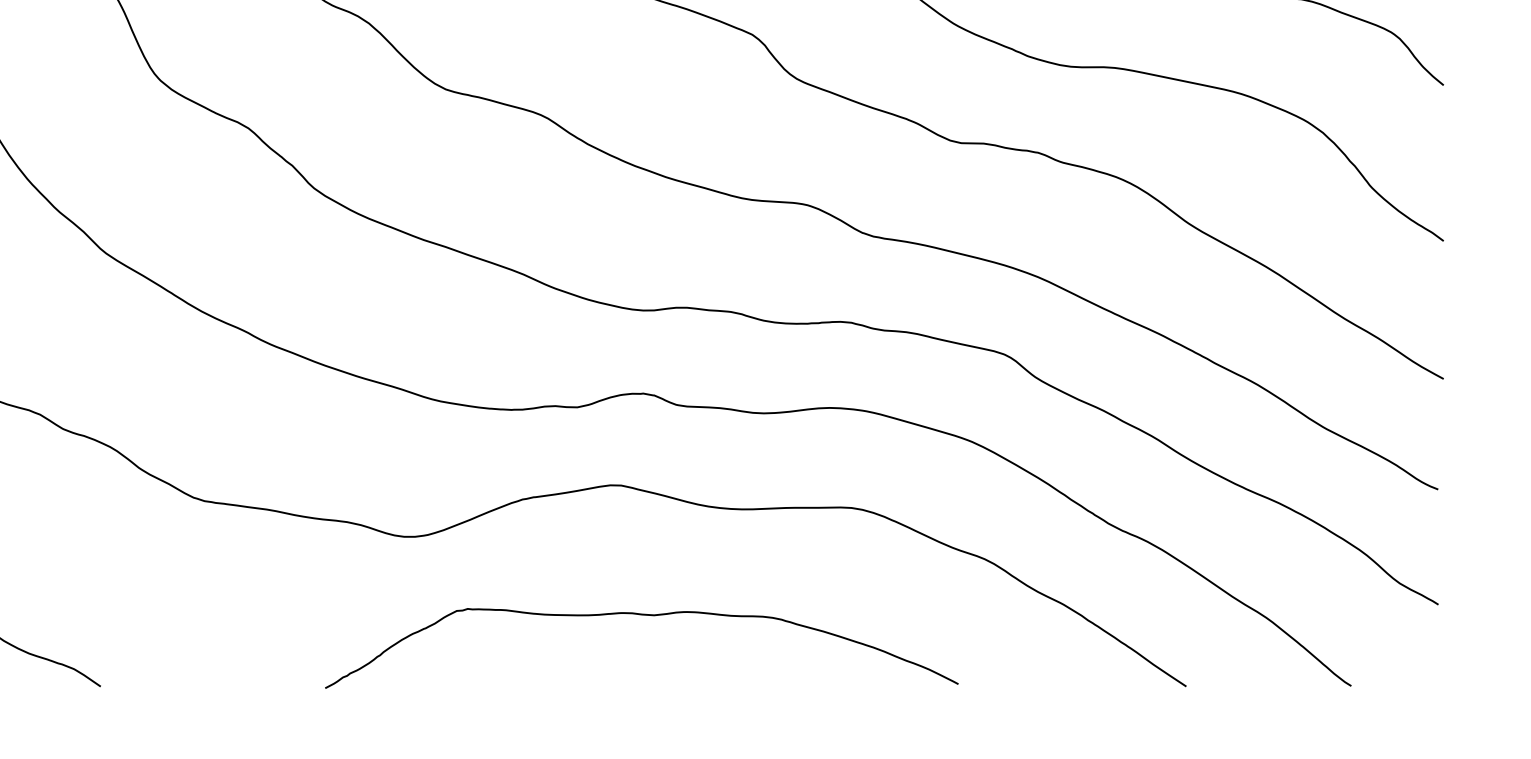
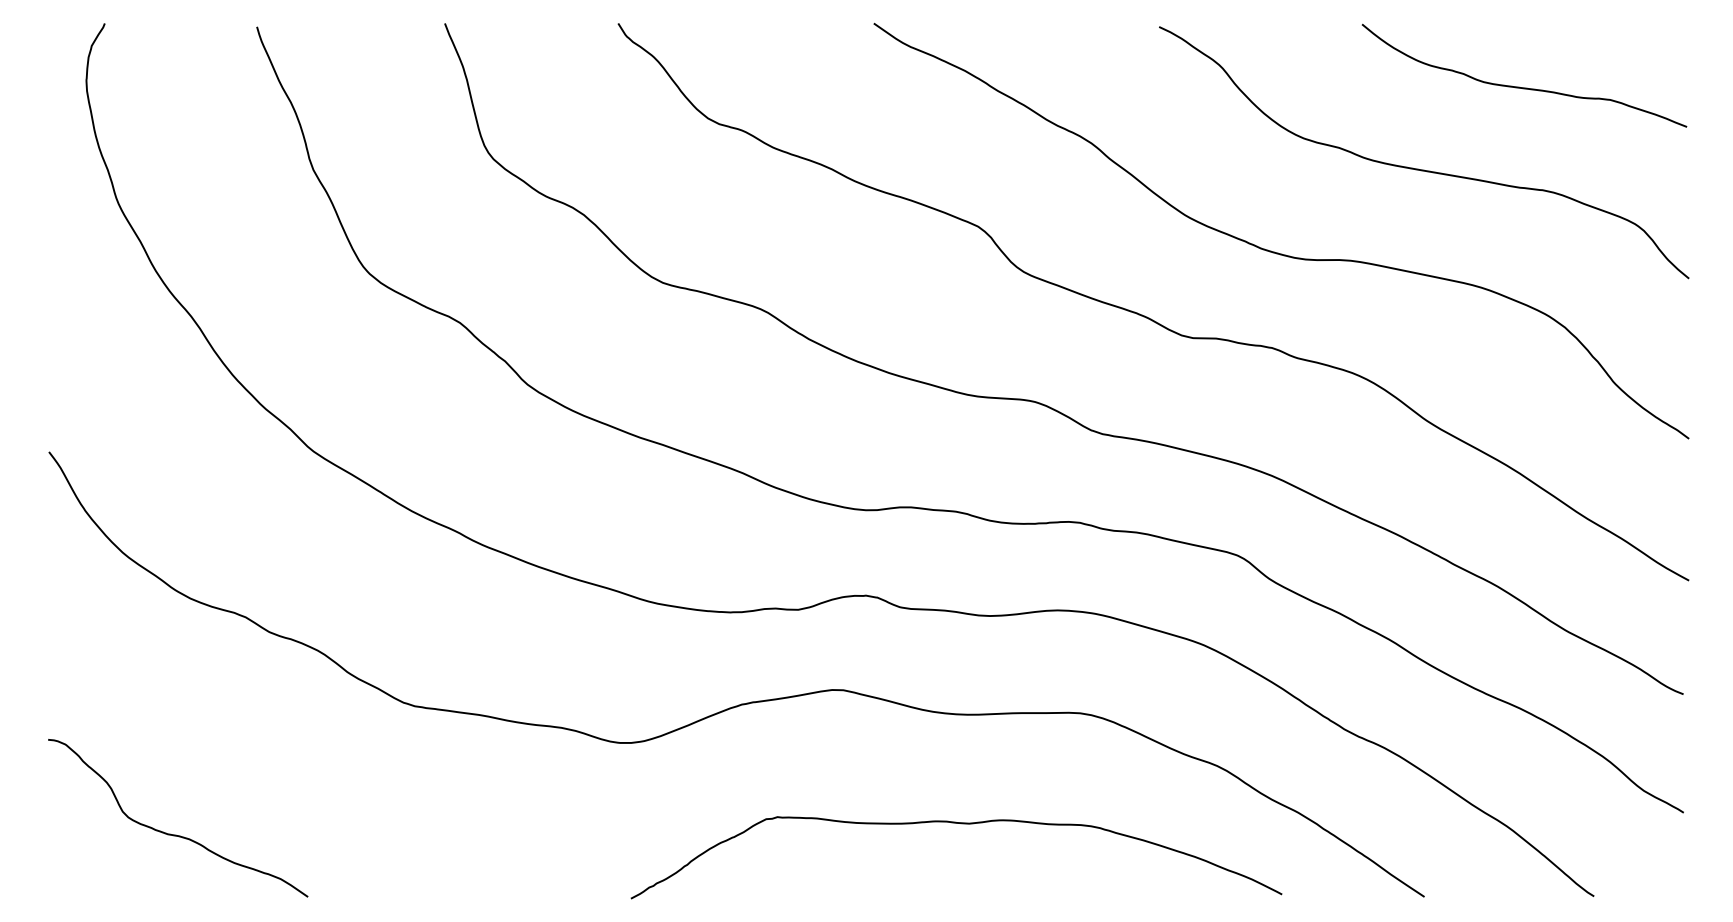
curve: (646, 616) -> (961, 824), moved

